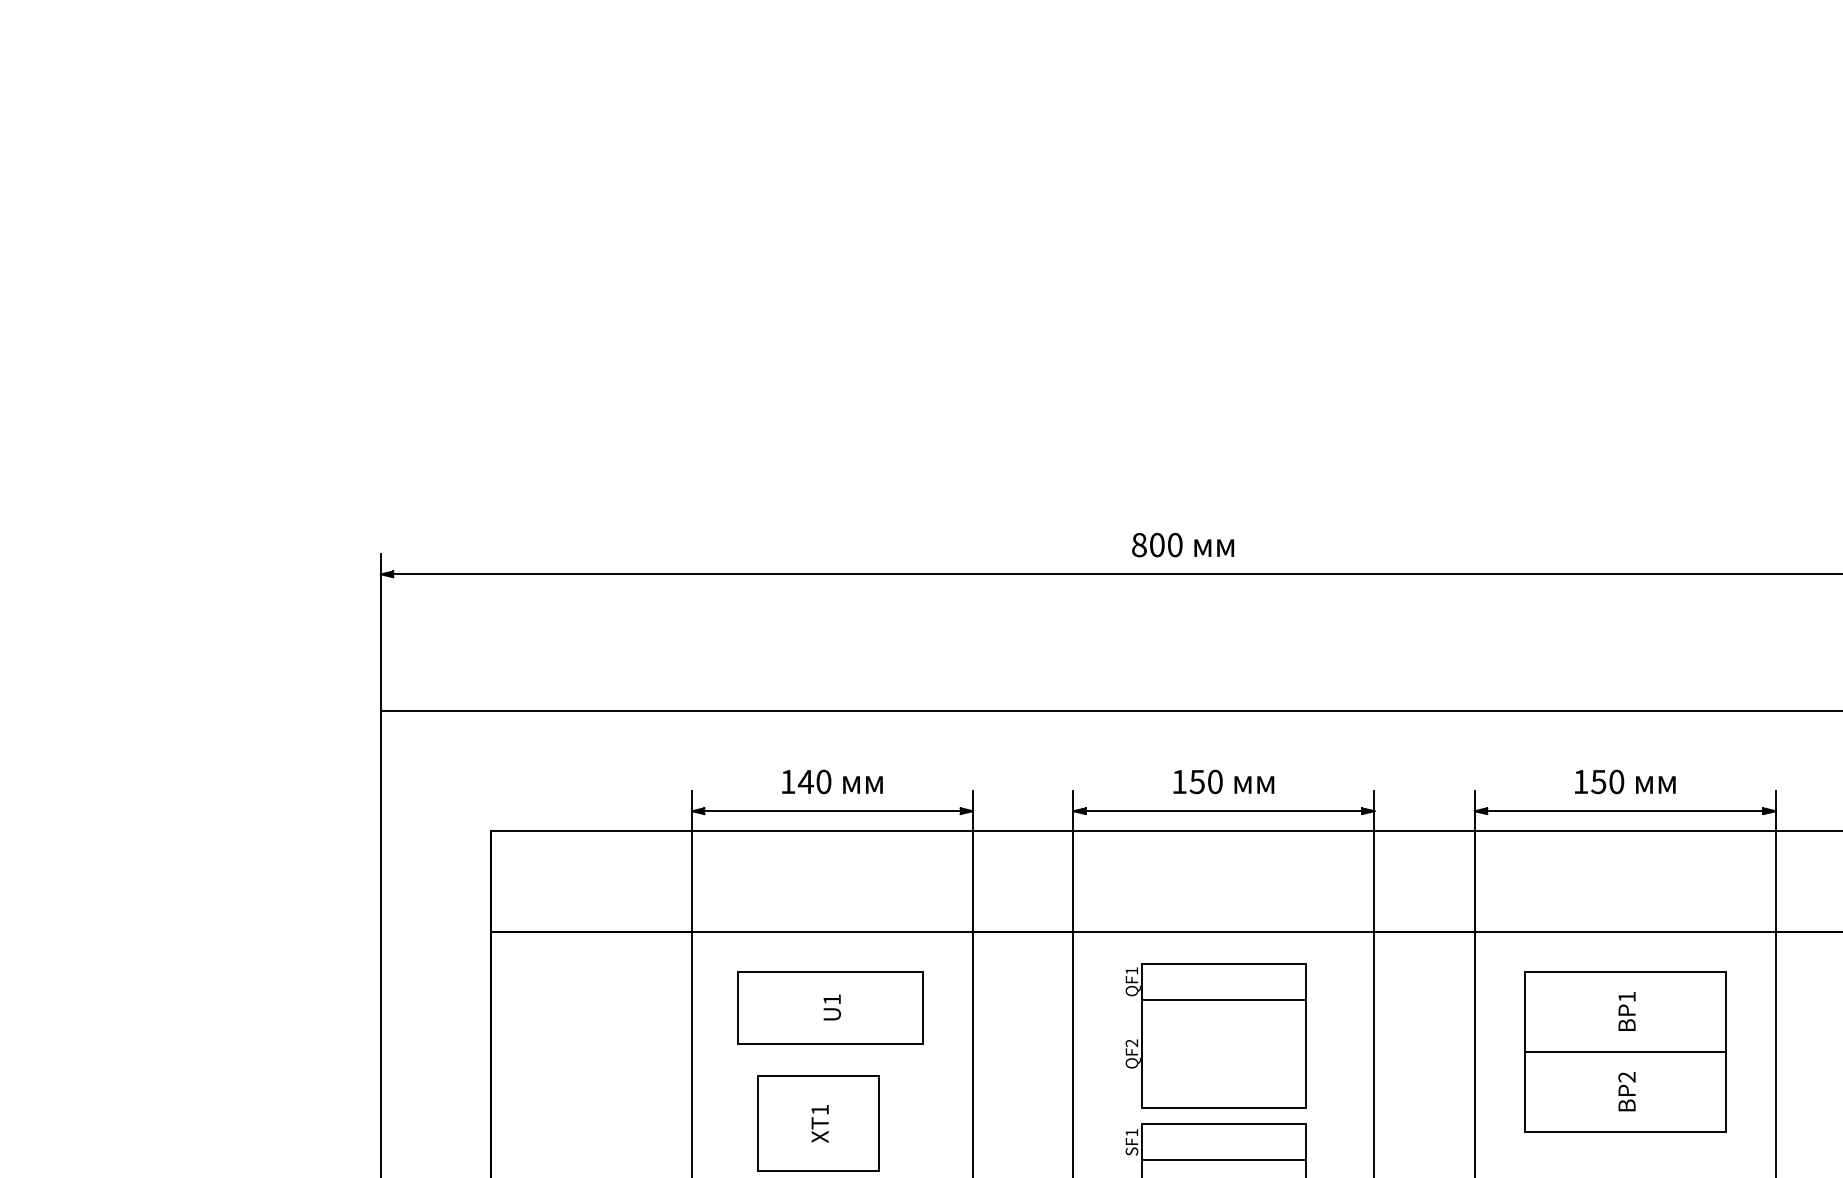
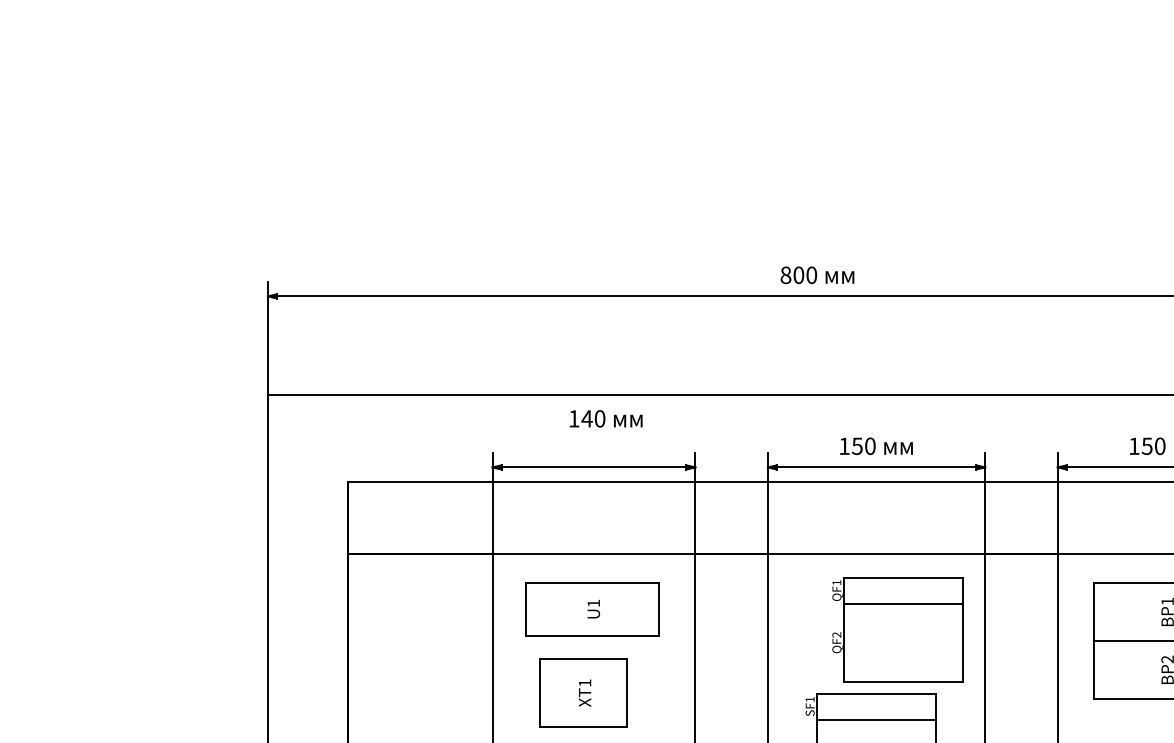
text: (1183, 545) -> (817, 275), moved
text: (832, 781) -> (606, 418), moved
part: (1215, 1035) -> (897, 629), moved

